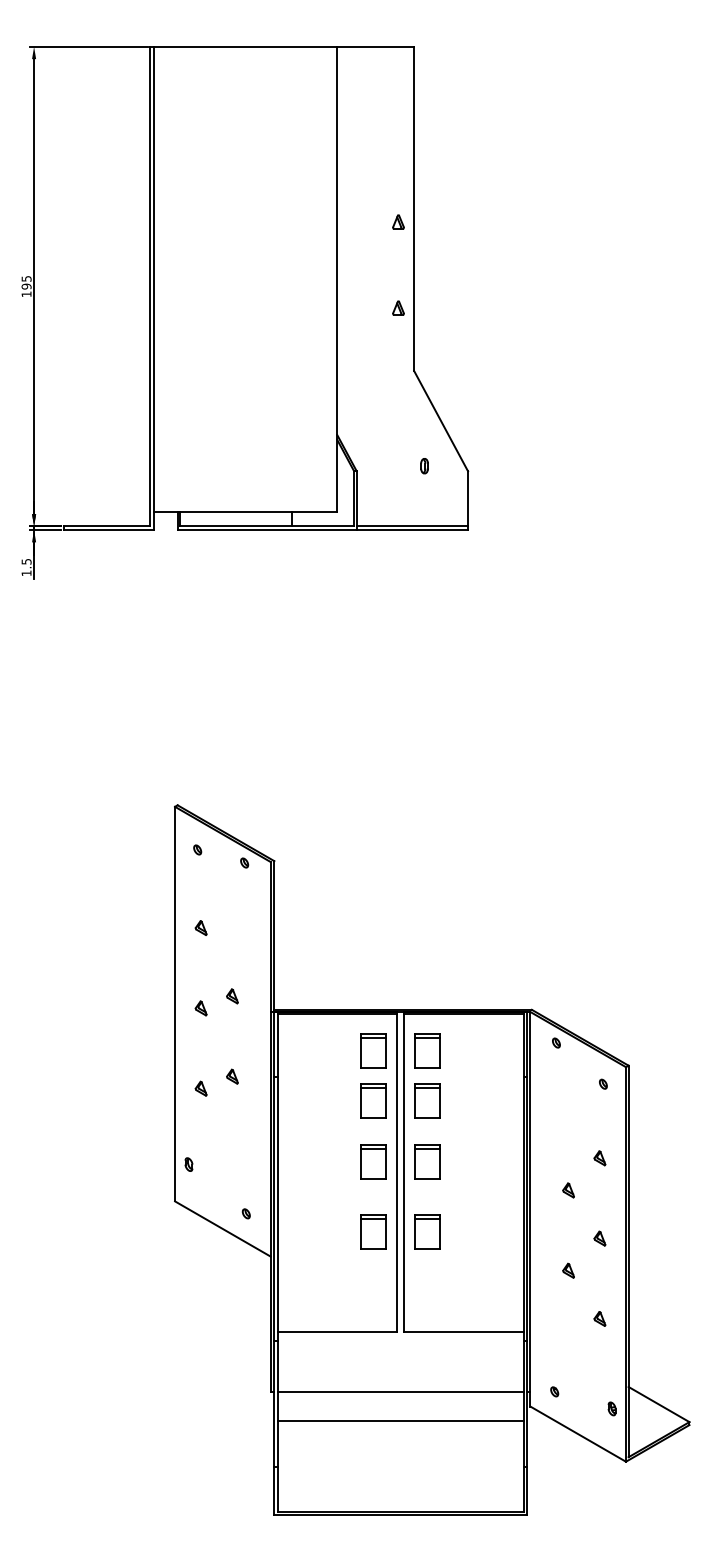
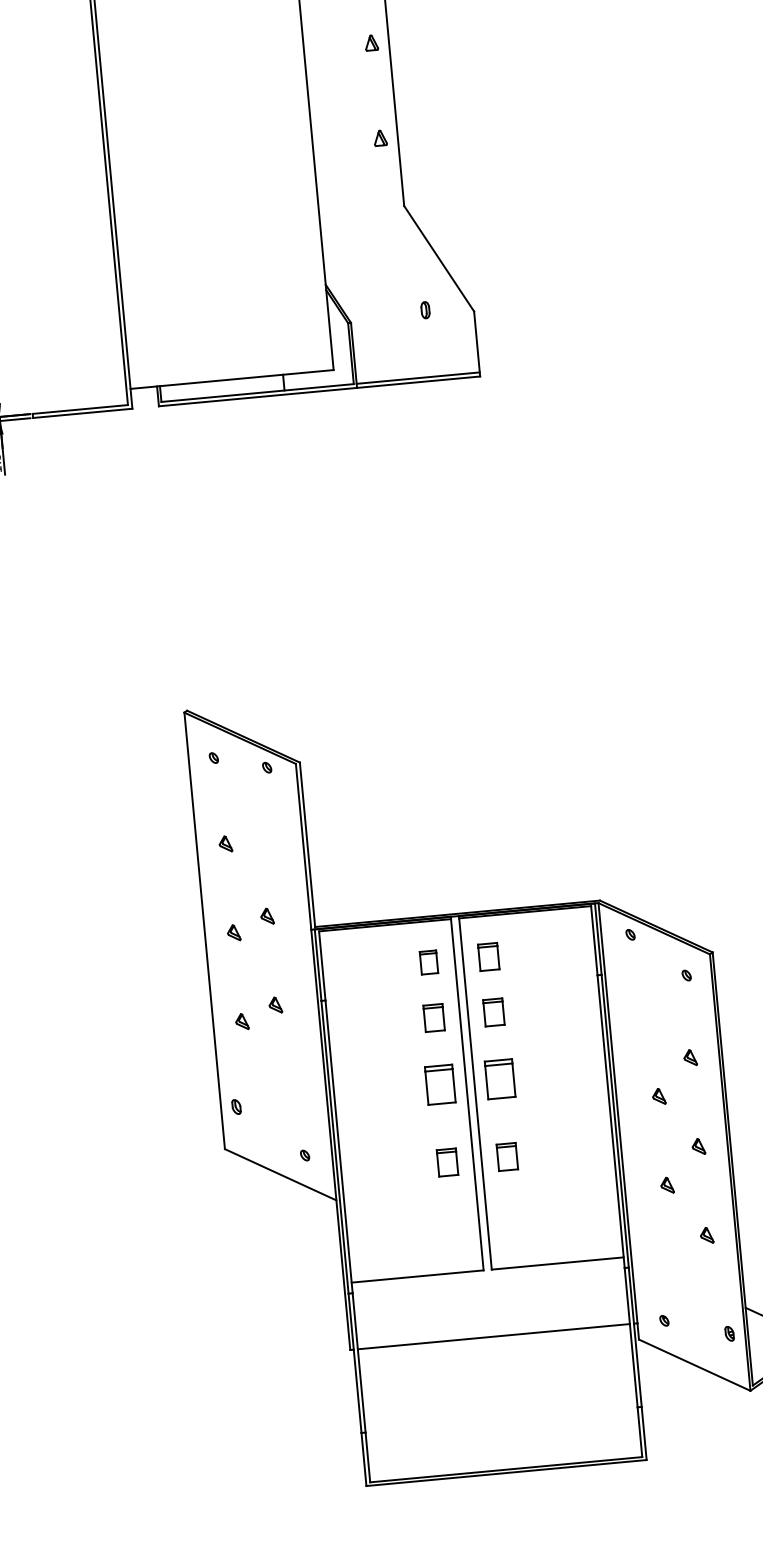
part: (373, 1050) -> (428, 961), size x0.6
part: (427, 1050) -> (488, 956), size x0.7
part: (373, 1100) -> (434, 1017), size x0.7
part: (427, 1100) -> (493, 1011), size x0.7
part: (373, 1231) -> (447, 1162), size x0.7
part: (427, 1231) -> (507, 1156), size x0.7
line: (400, 1421) -> (496, 1369), removed

